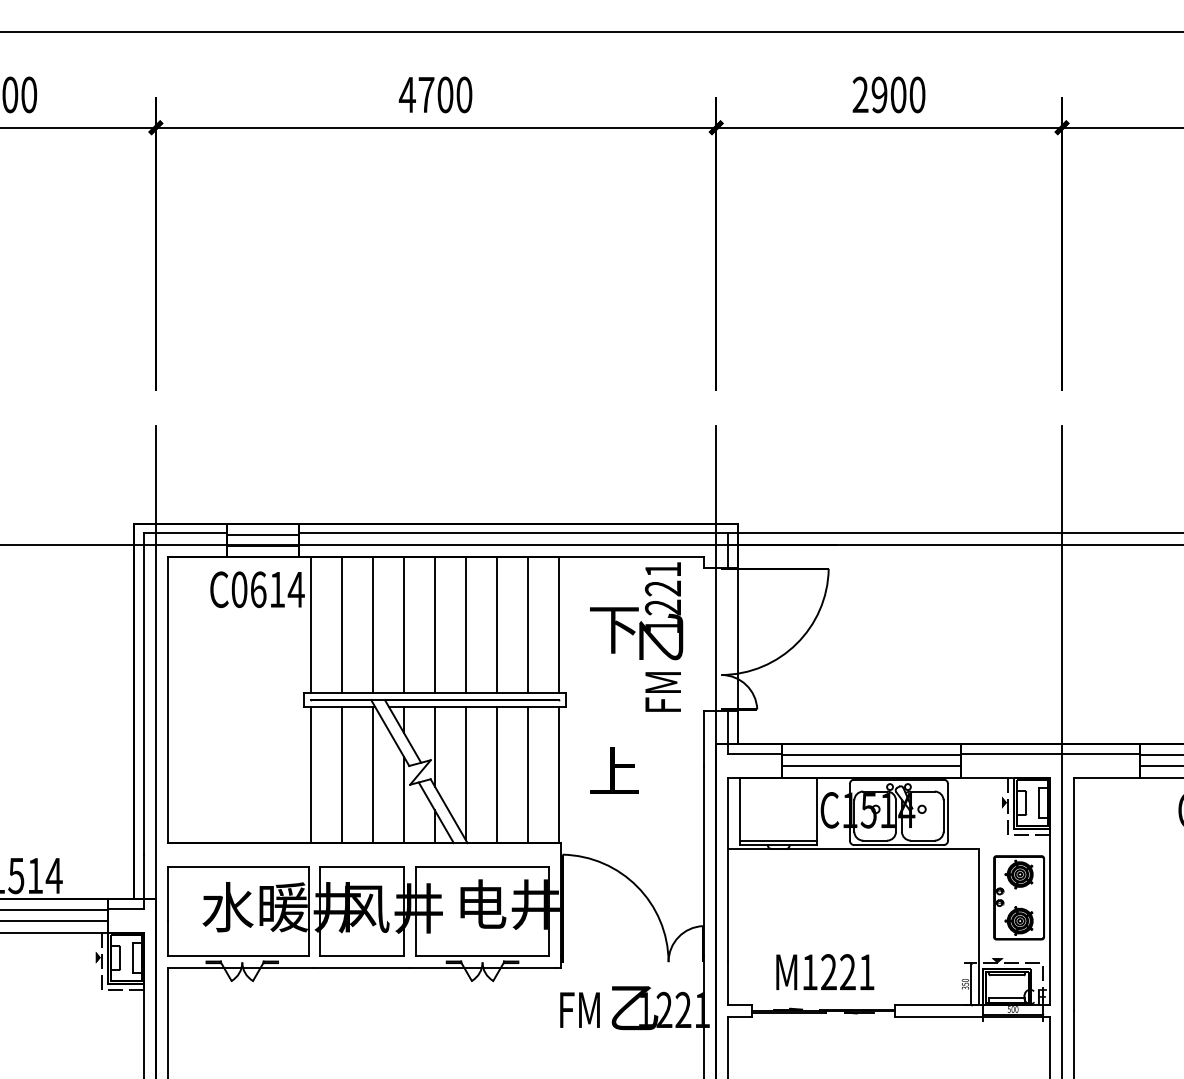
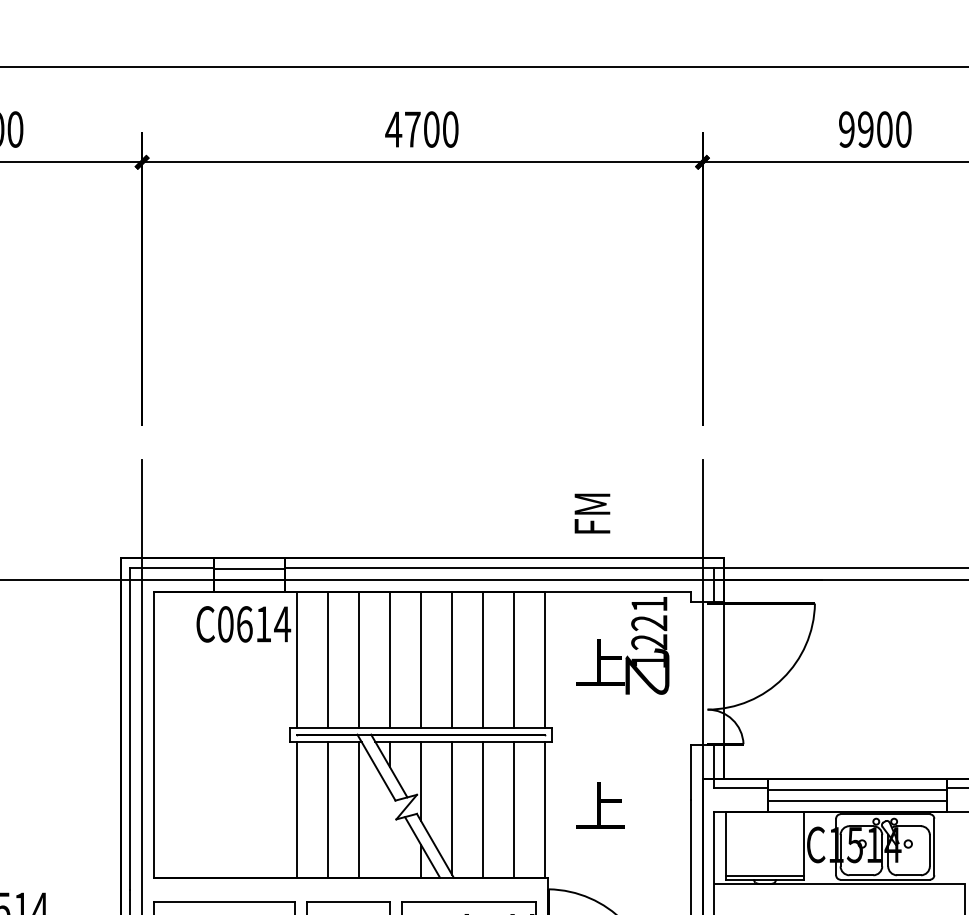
text: (860, 95) -> (846, 130), 2900 -> 9900
text: (614, 628) -> (600, 663), 下 -> 上
text: (662, 691) -> (591, 513), moved
line: (403, 799) -> (389, 834), removed

